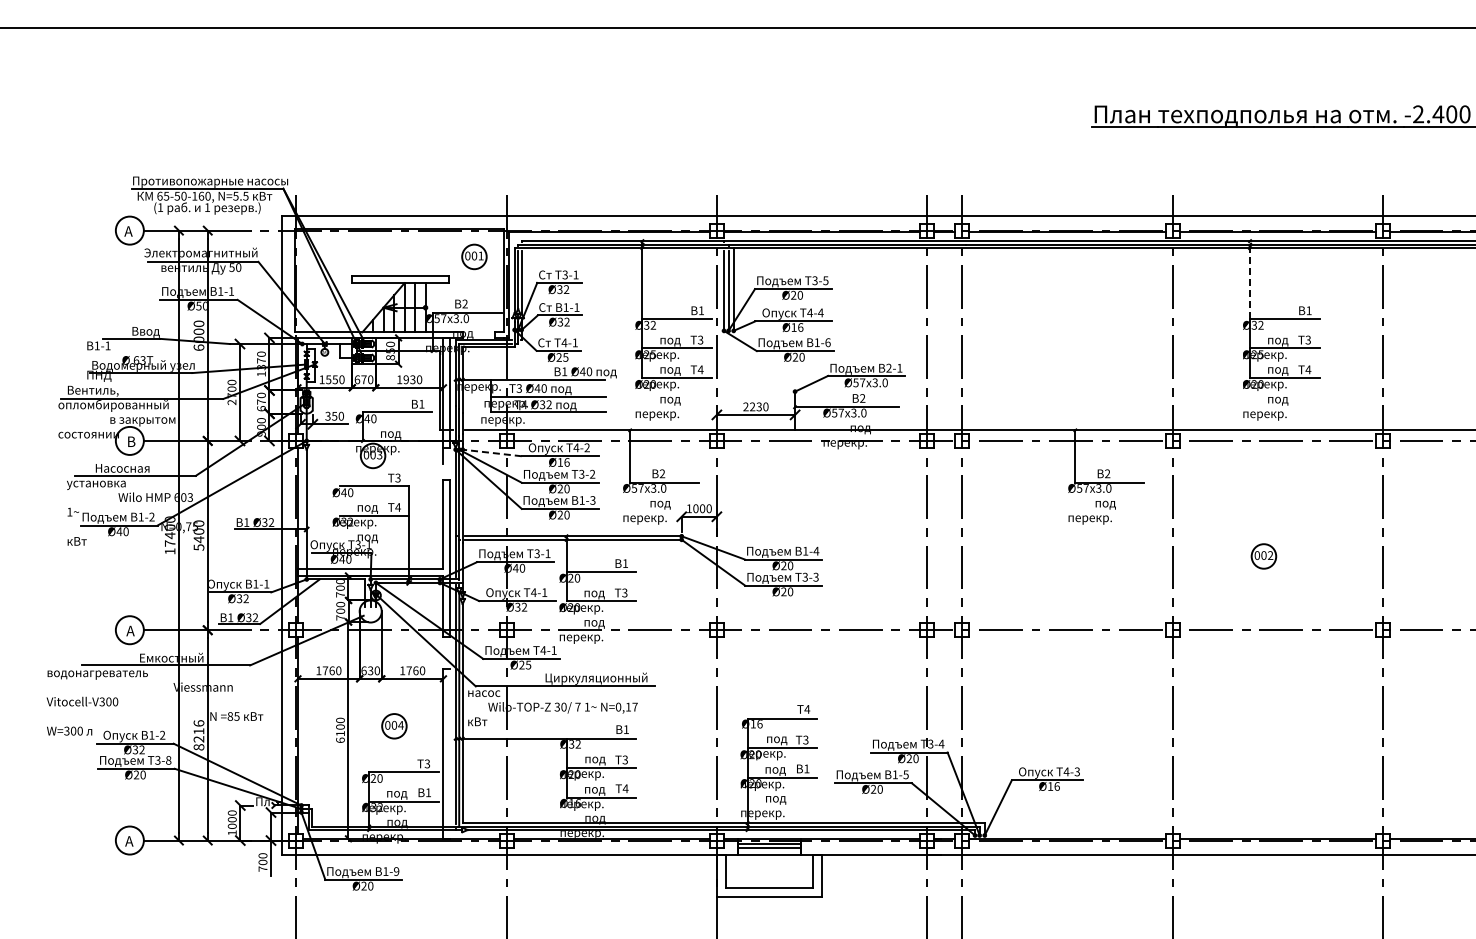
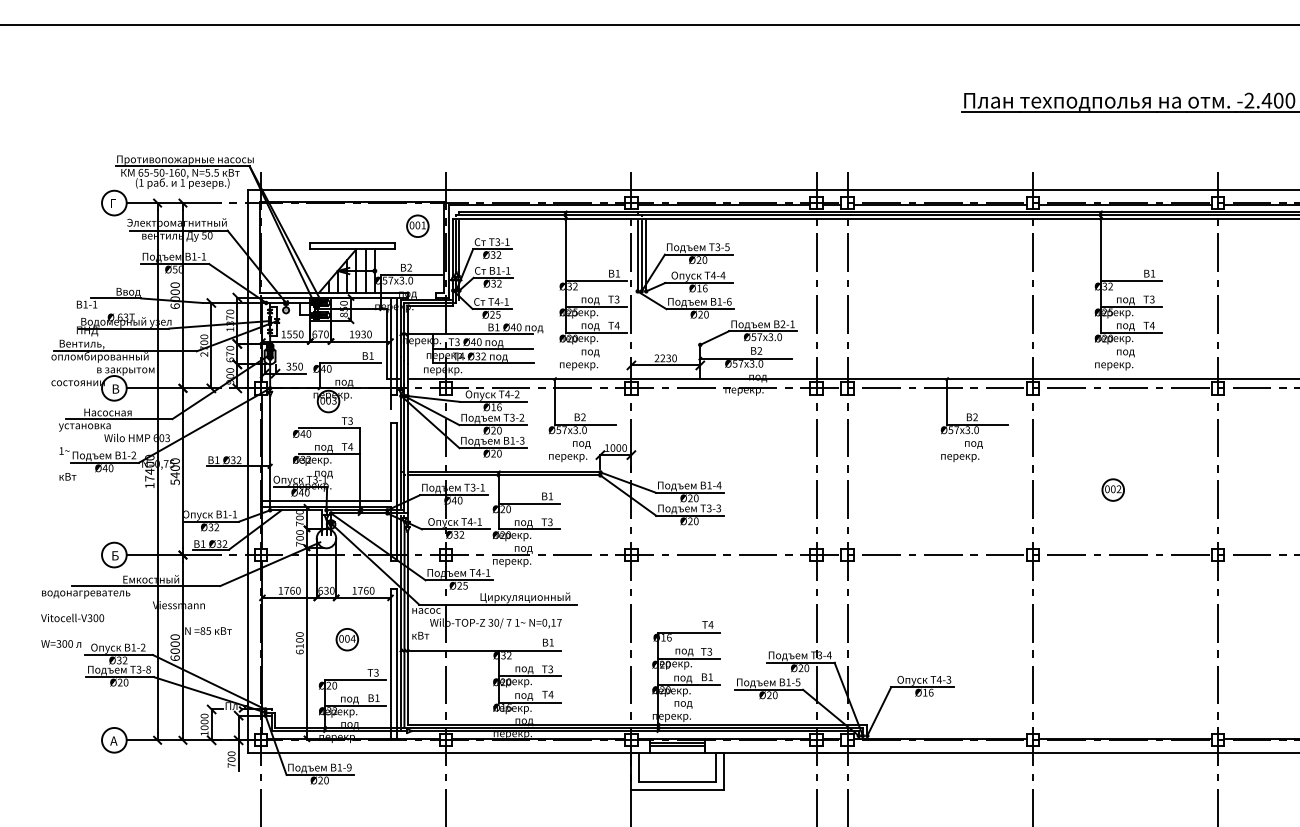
text: (128, 231) -> (113, 203), А -> Г
line: (1250, 280) -> (1101, 247), dashed -> solid
line: (492, 452) -> (433, 398), dashed -> solid
text: (130, 630) -> (114, 555), А -> Б
text: (198, 735) -> (174, 647), 8216 -> 6000
line: (450, 753) -> (396, 663), added

